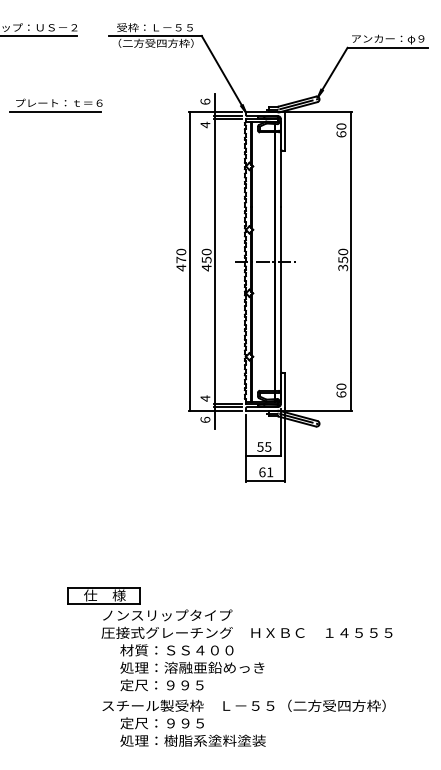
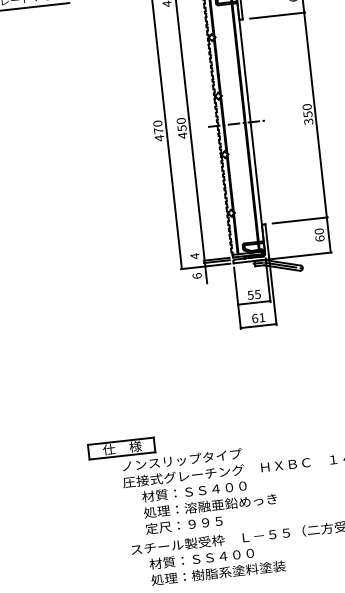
line: (322, 150) -> (277, 15), added
line: (322, 372) -> (300, 220), added
text: (176, 723) -> (201, 558), 定尺：９９５ -> 材質：ＳＳ４００

